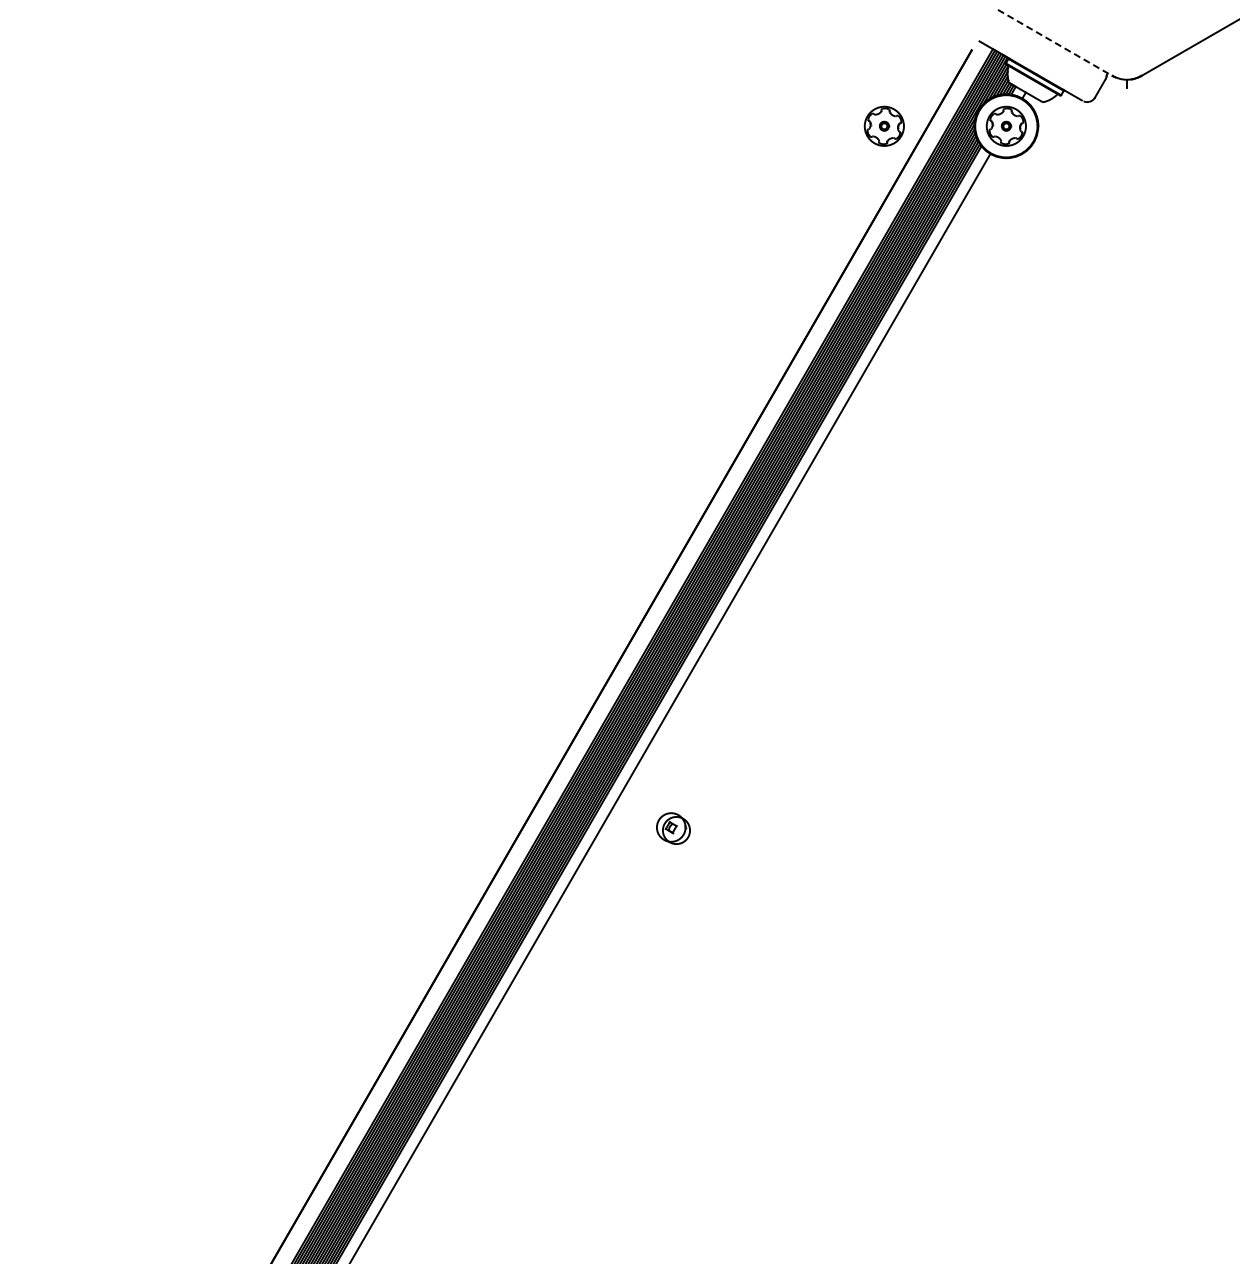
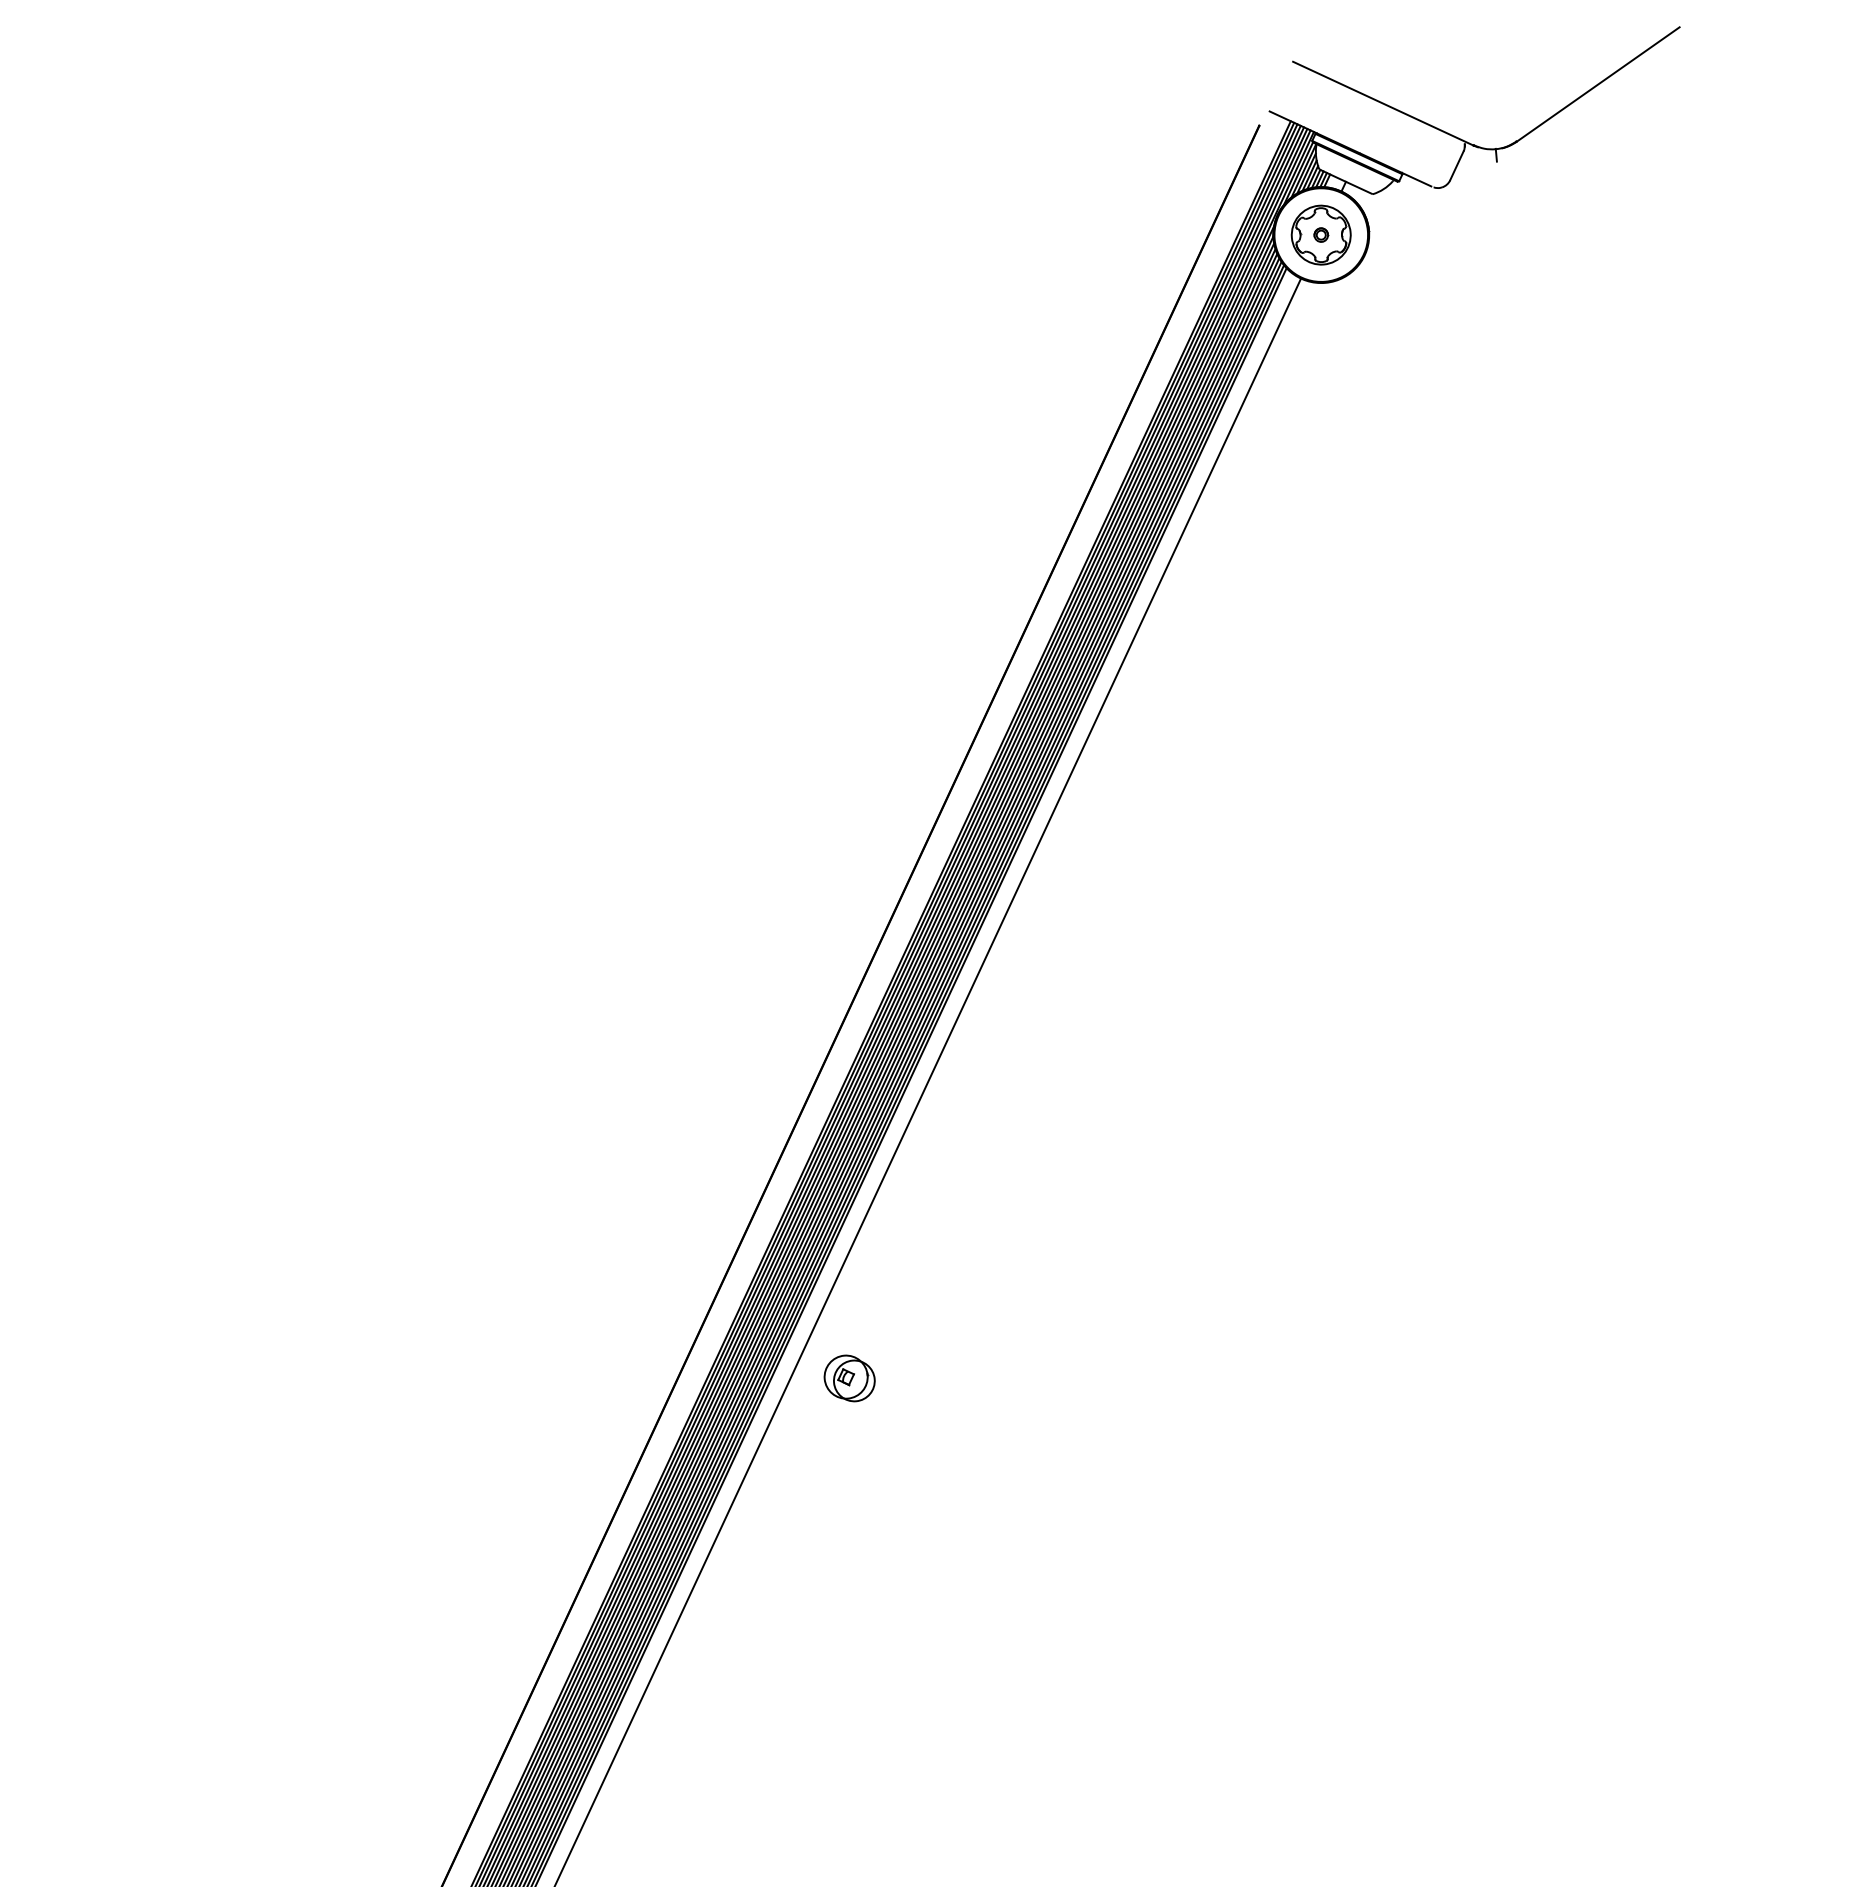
line: (1055, 43) -> (1383, 104), dashed -> solid
part: (883, 125) -> (1137, 250), removed
part: (673, 828) -> (849, 1378), moved

